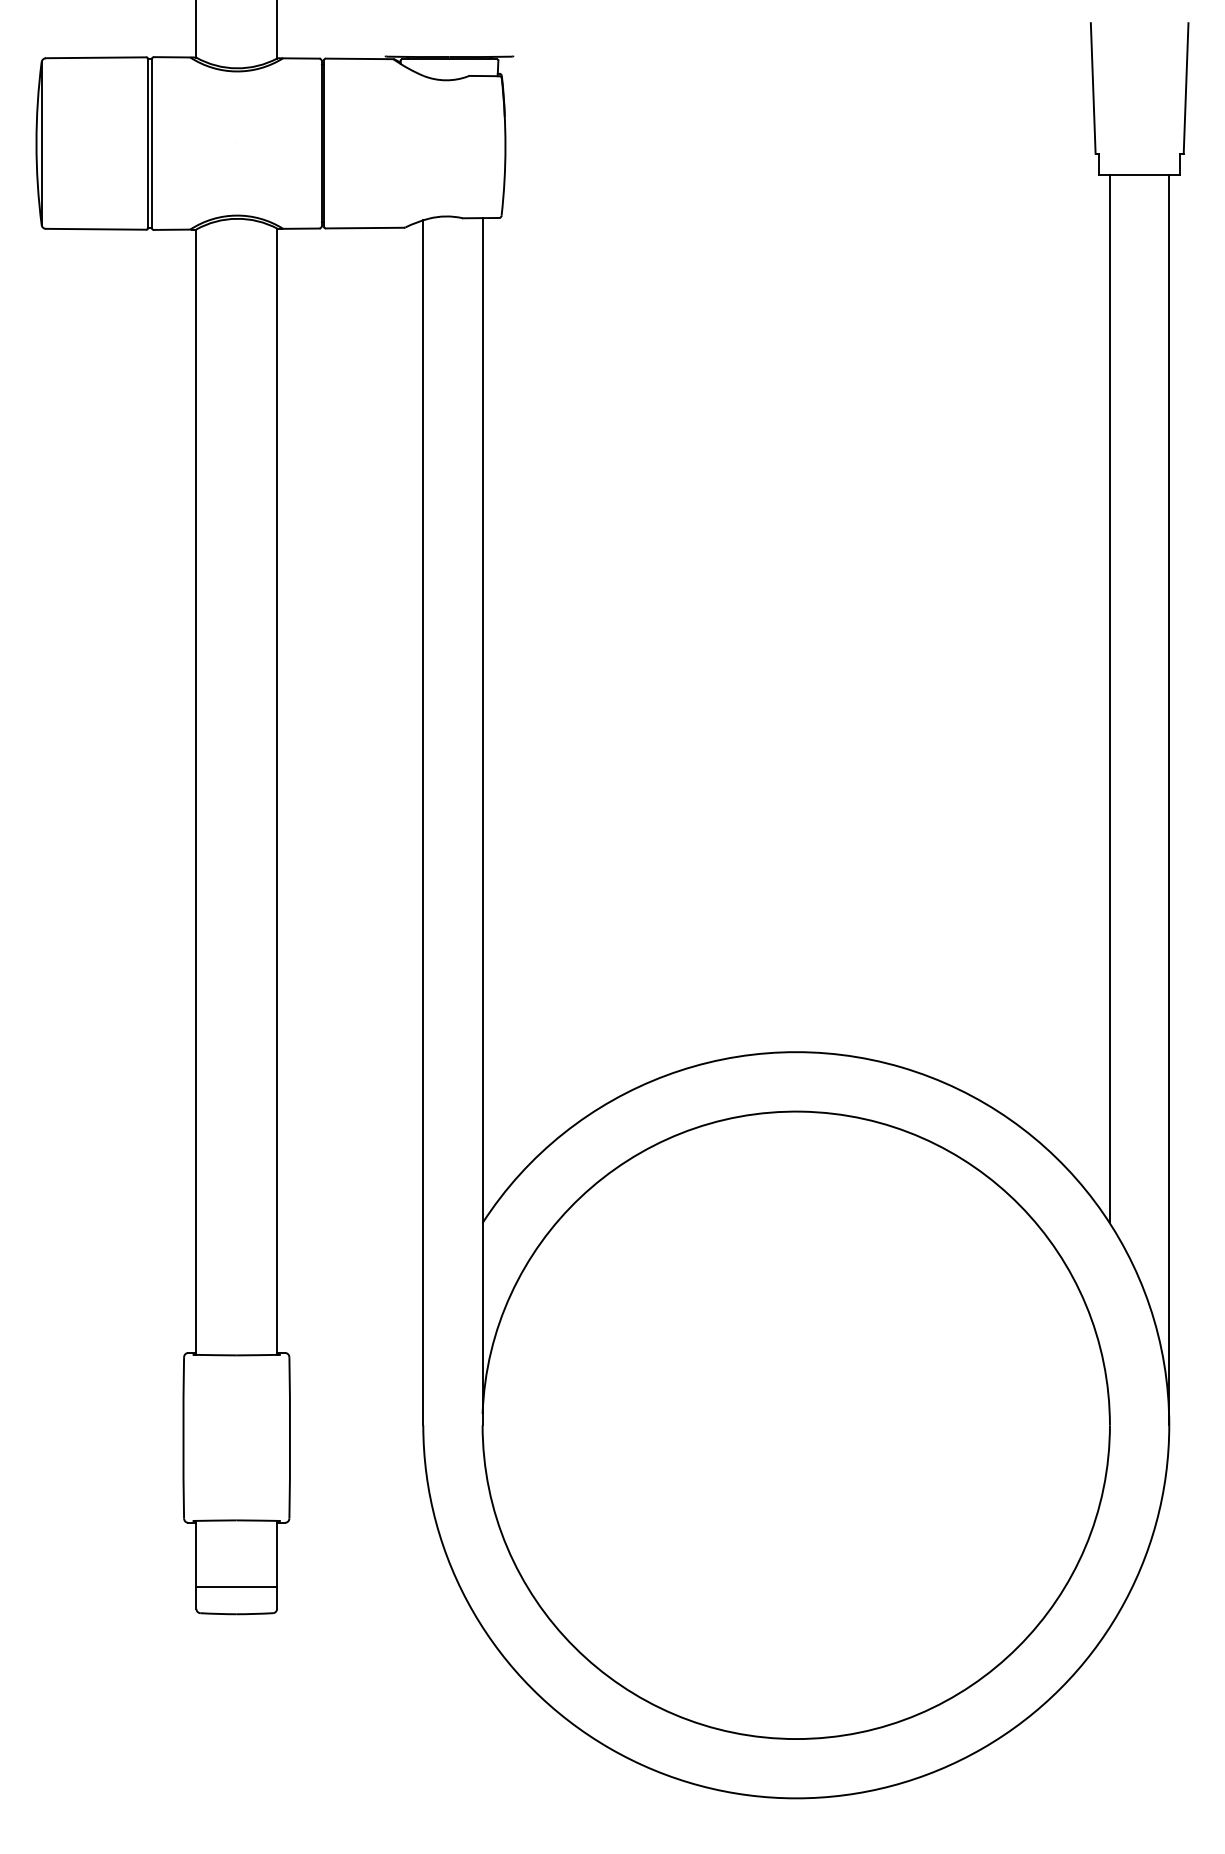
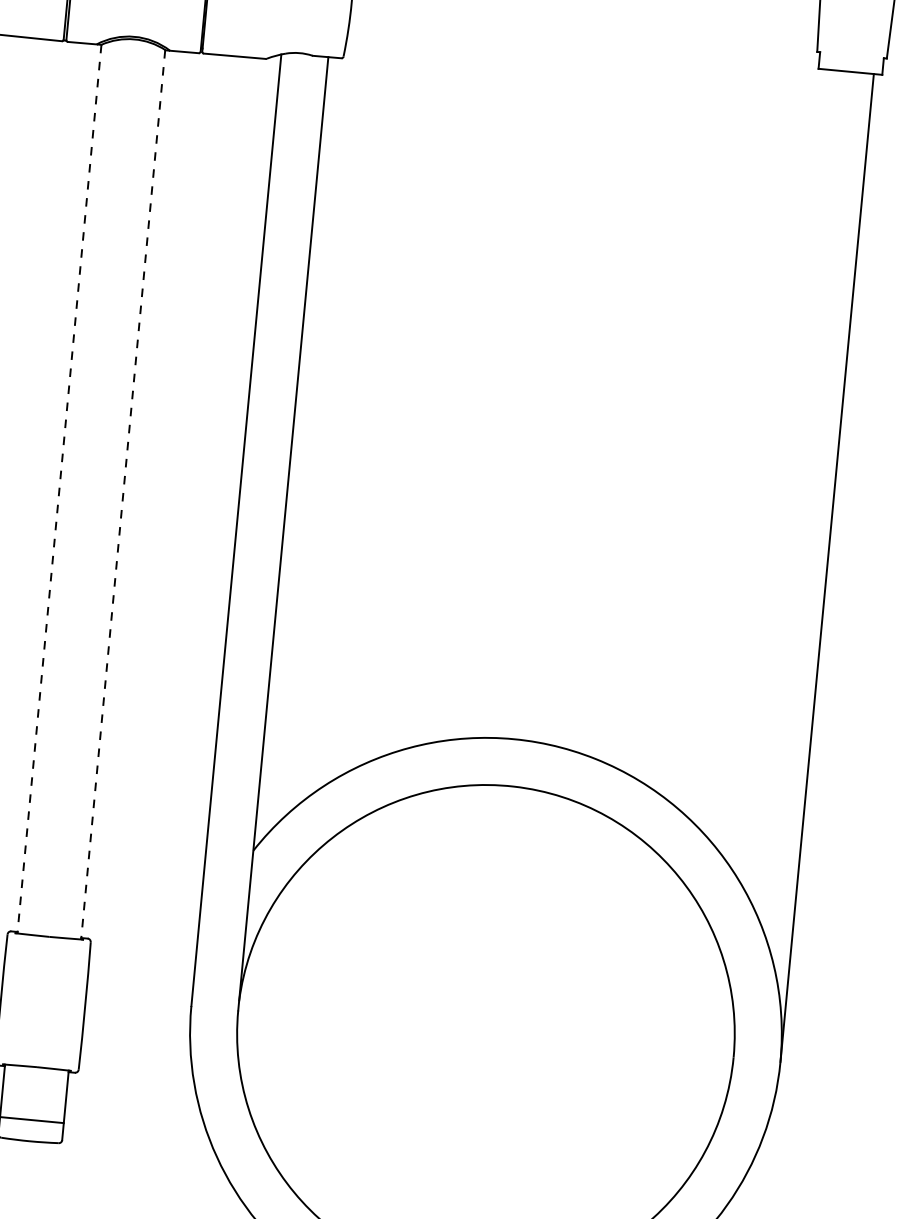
line: (1109, 698) -> (787, 483), removed
line: (196, 792) -> (59, 489), solid -> dashed
line: (277, 792) -> (123, 495), solid -> dashed

